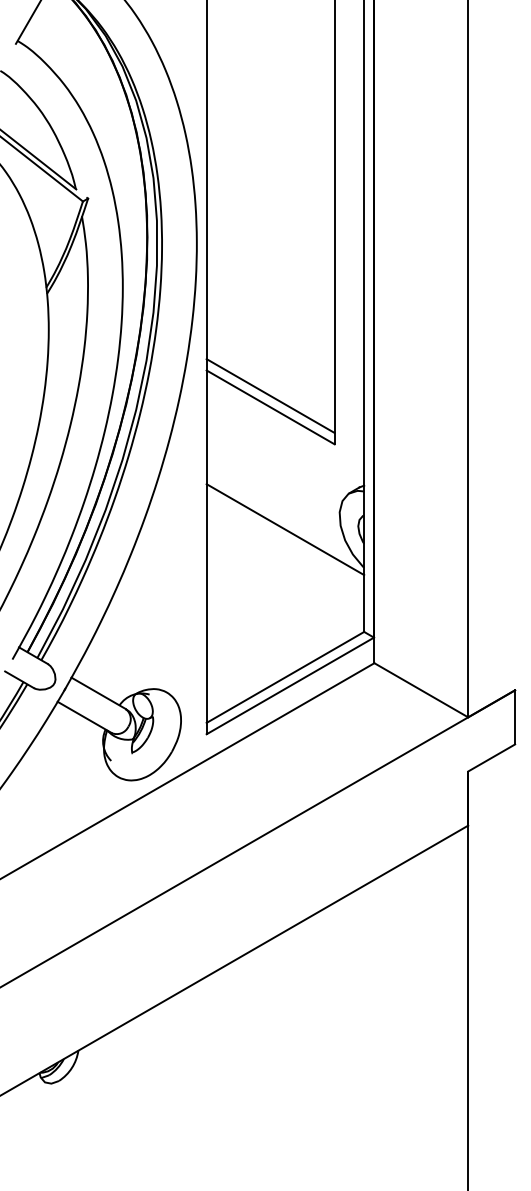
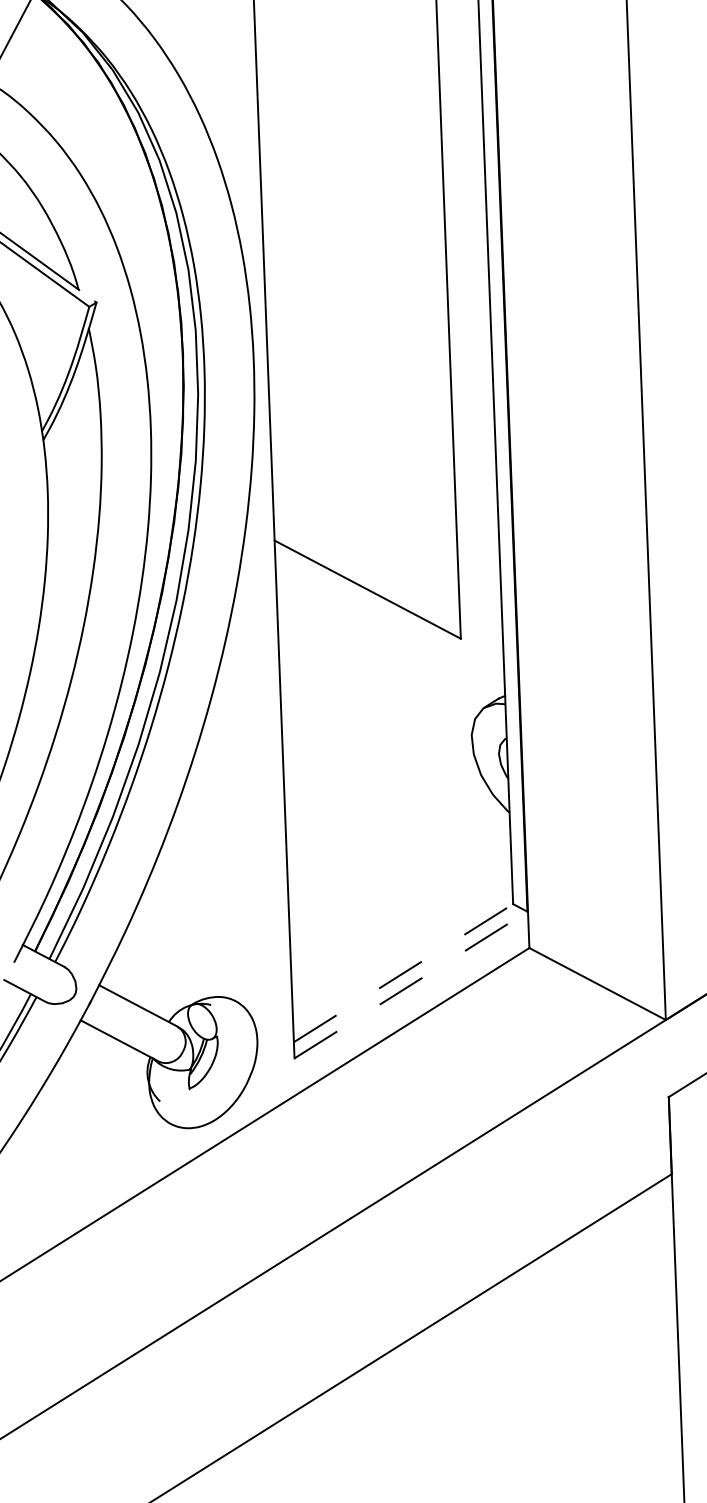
line: (270, 395) -> (366, 572), removed
line: (285, 529) -> (395, 762), removed
line: (285, 677) -> (403, 973), solid -> dashed
line: (290, 685) -> (411, 984), solid -> dashed

